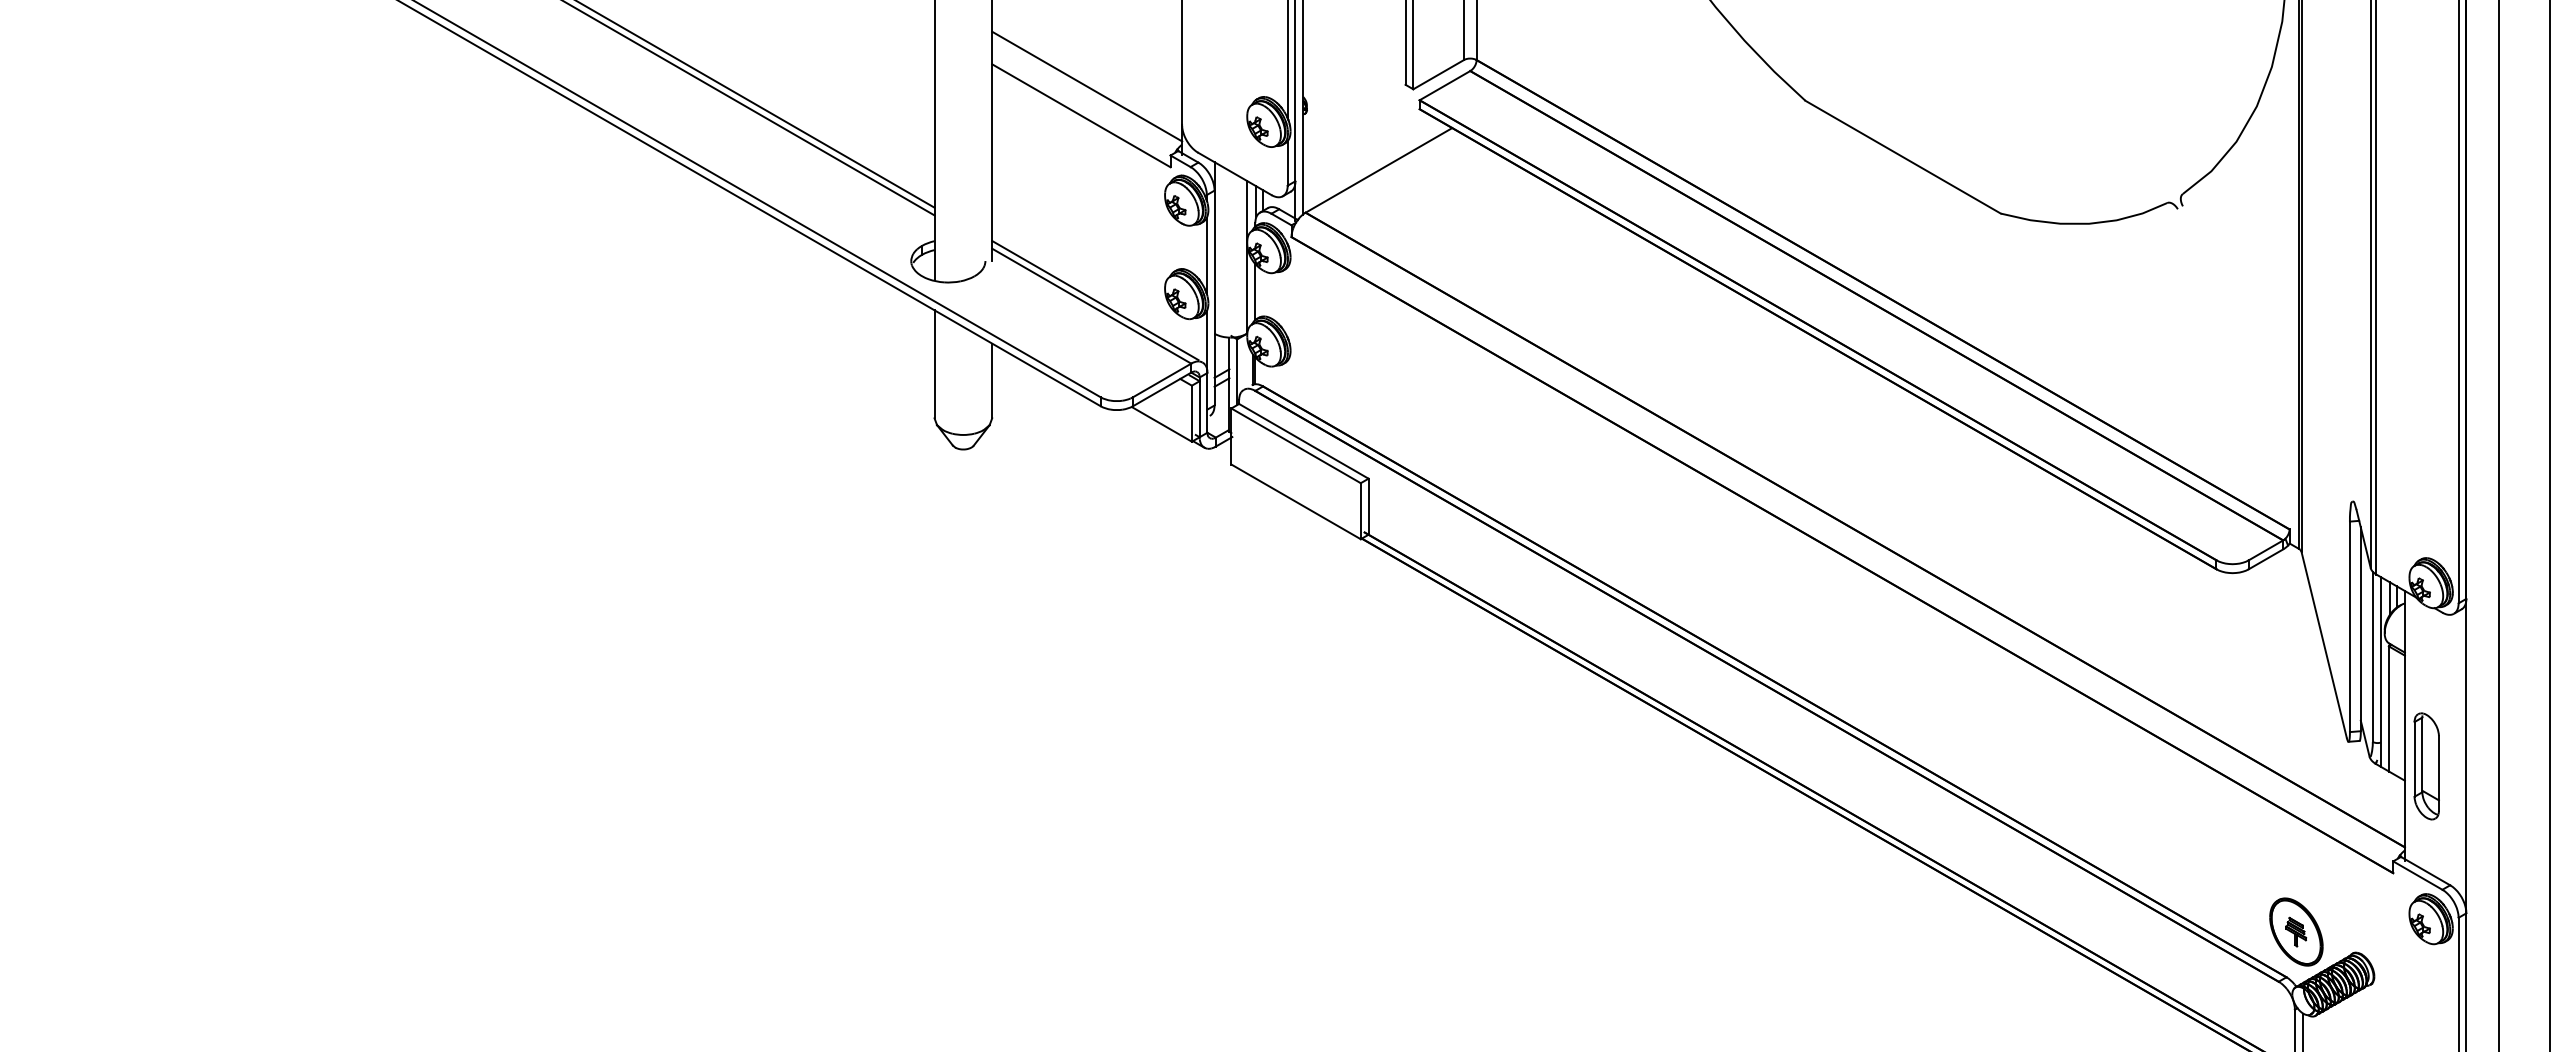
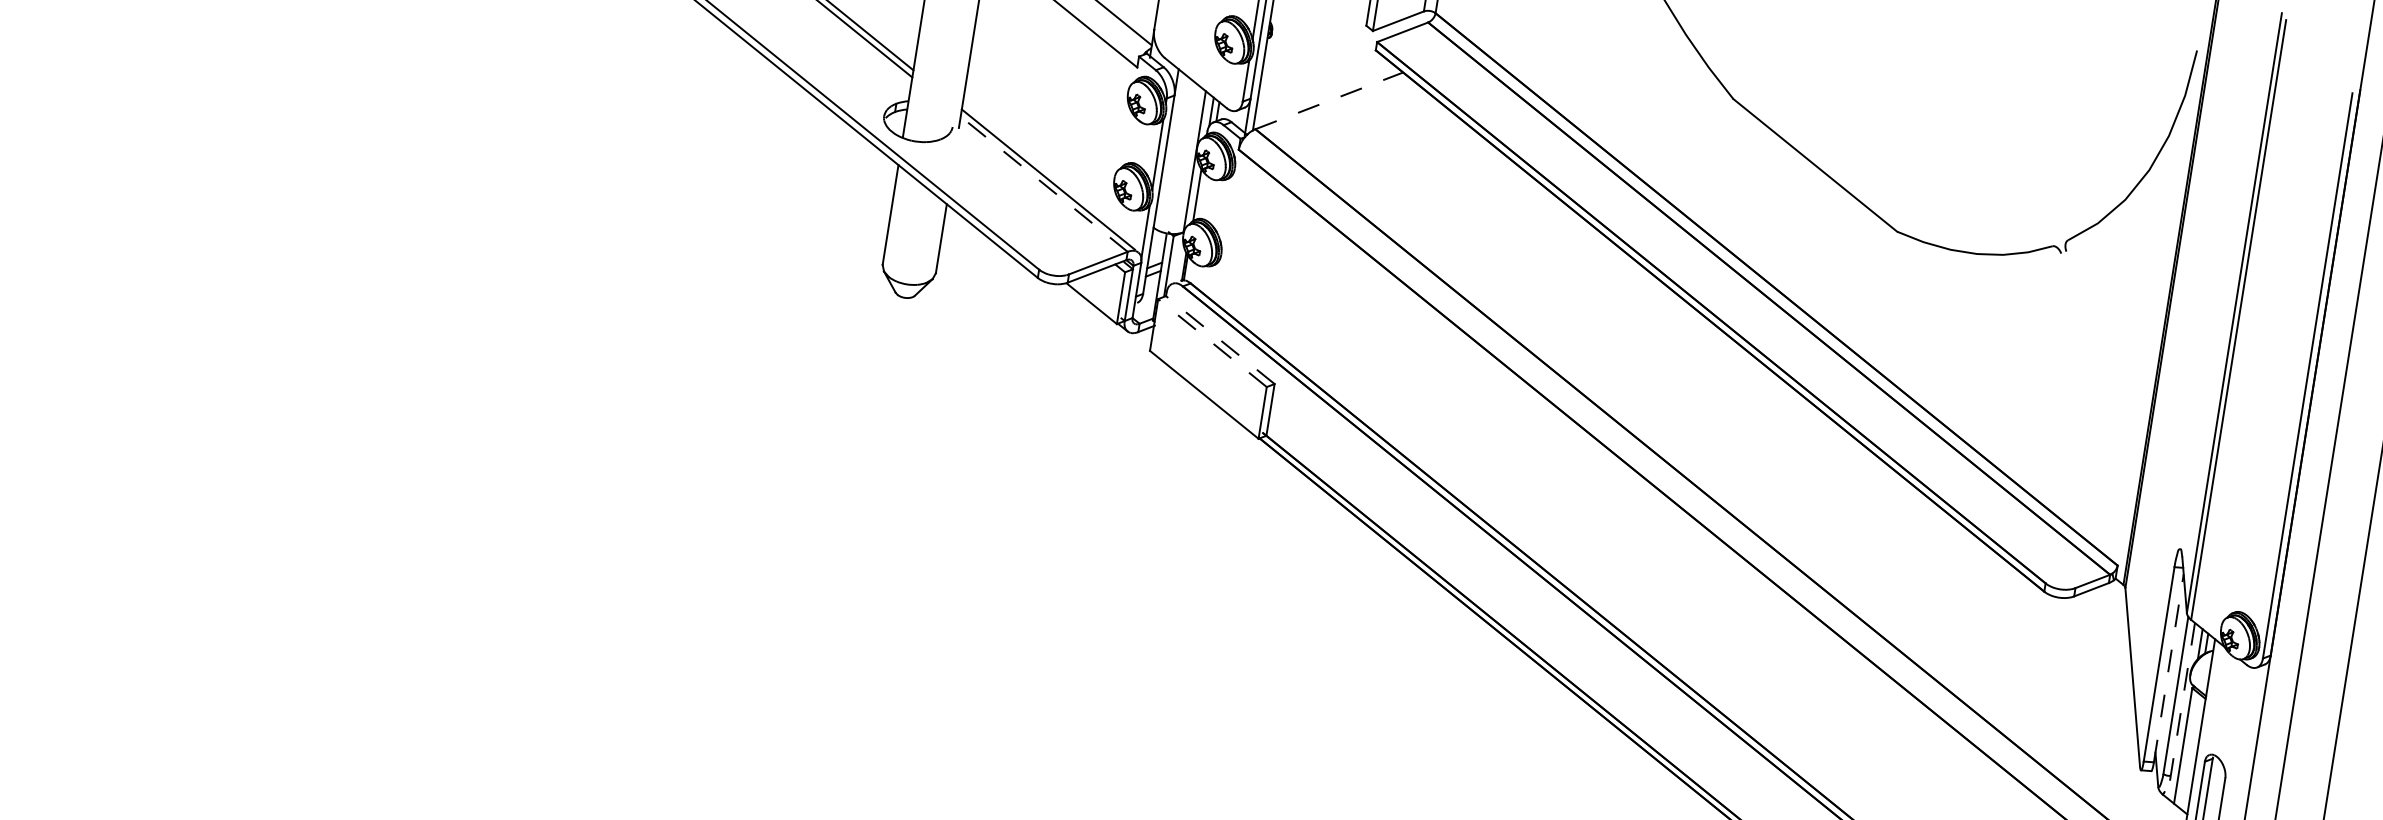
line: (1378, 170) -> (1328, 100), solid -> dashed
line: (1091, 306) -> (1043, 184), solid -> dashed
line: (1303, 441) -> (1219, 340), solid -> dashed
line: (1296, 445) -> (1212, 342), solid -> dashed
line: (2360, 629) -> (2168, 668), solid -> dashed
line: (2380, 671) -> (2180, 710), solid -> dashed

